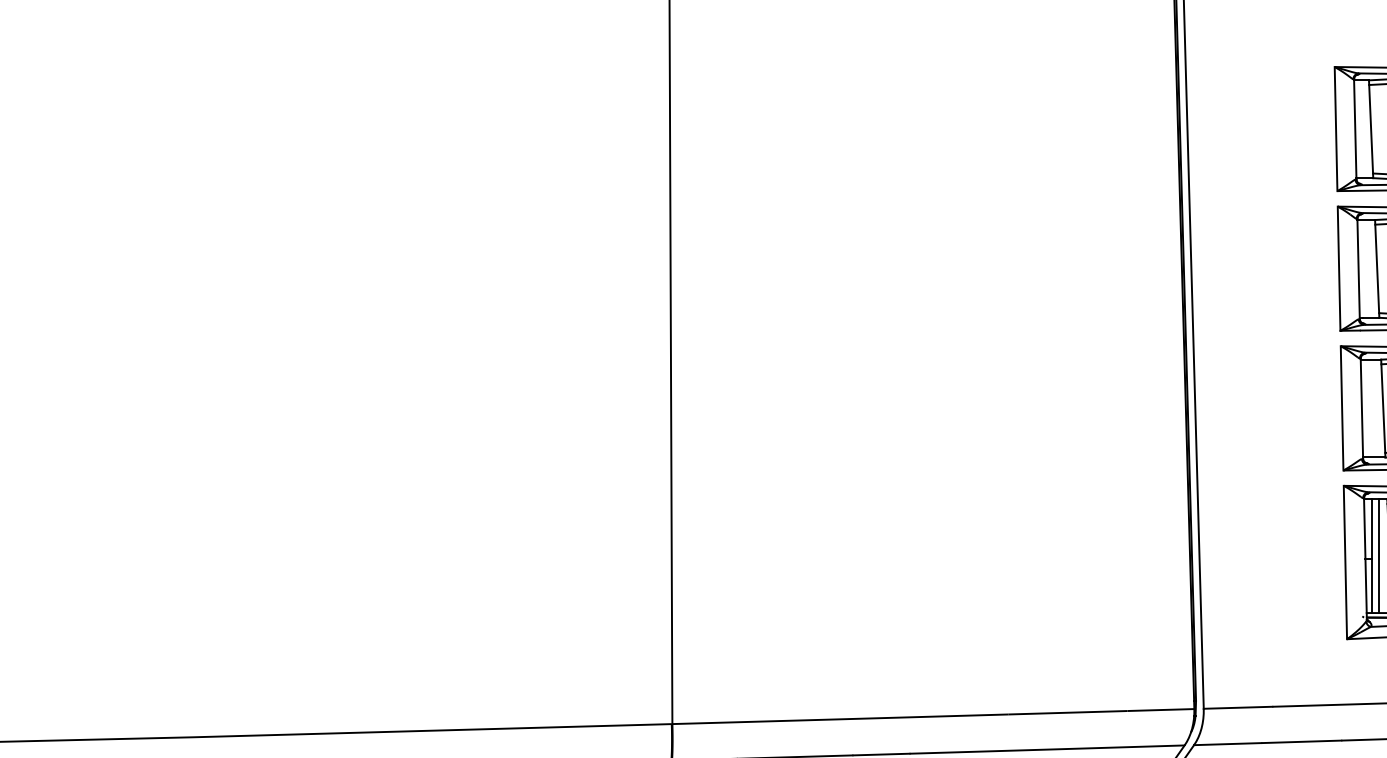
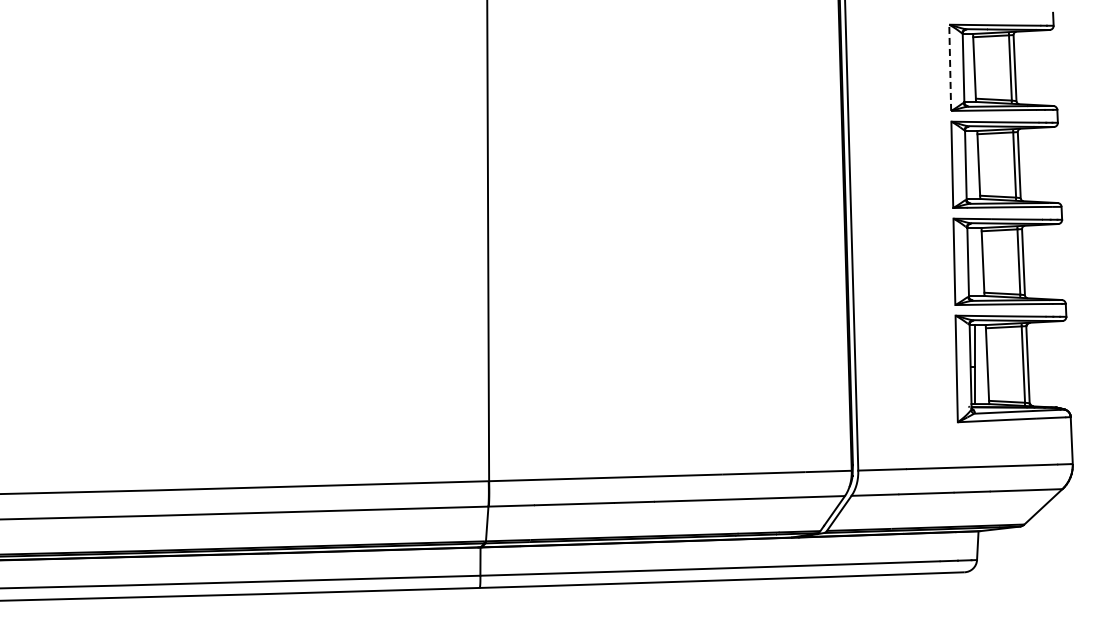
line: (1336, 128) -> (950, 67), solid -> dashed
line: (1379, 556) -> (980, 364), removed

